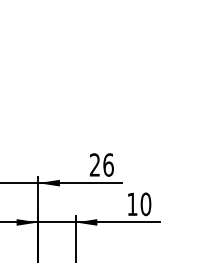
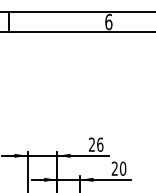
text: (131, 203) -> (114, 168), 10 -> 20

